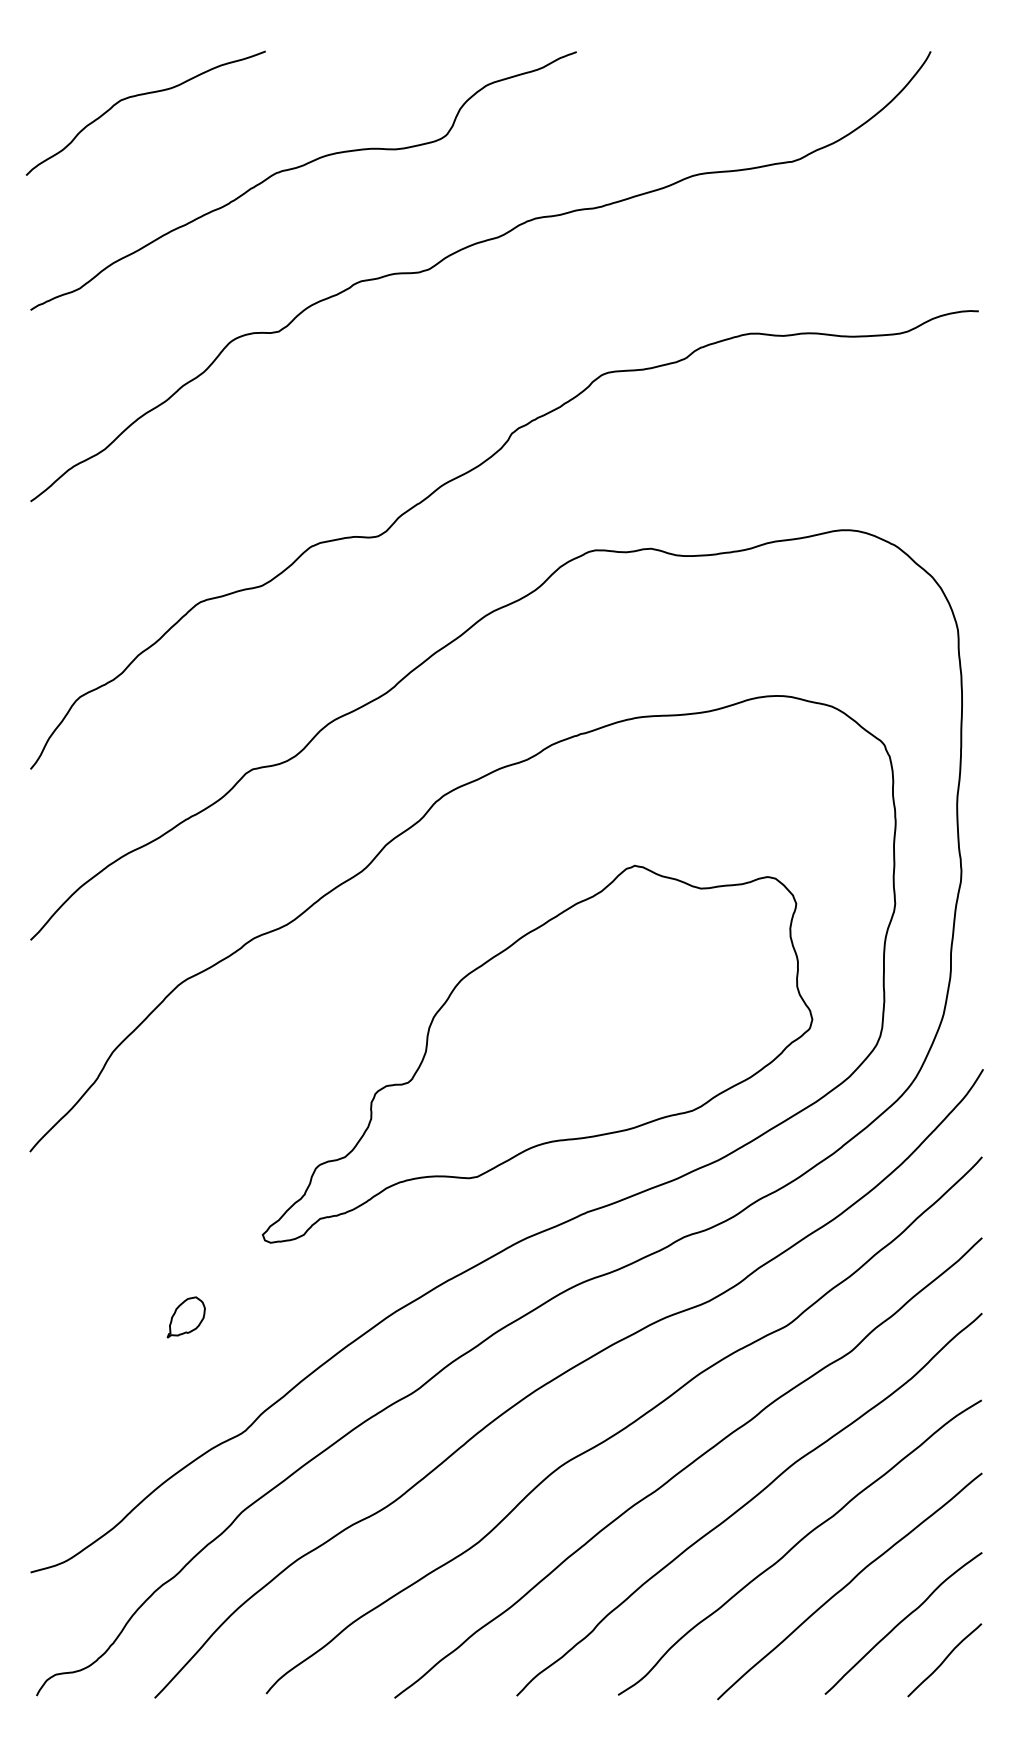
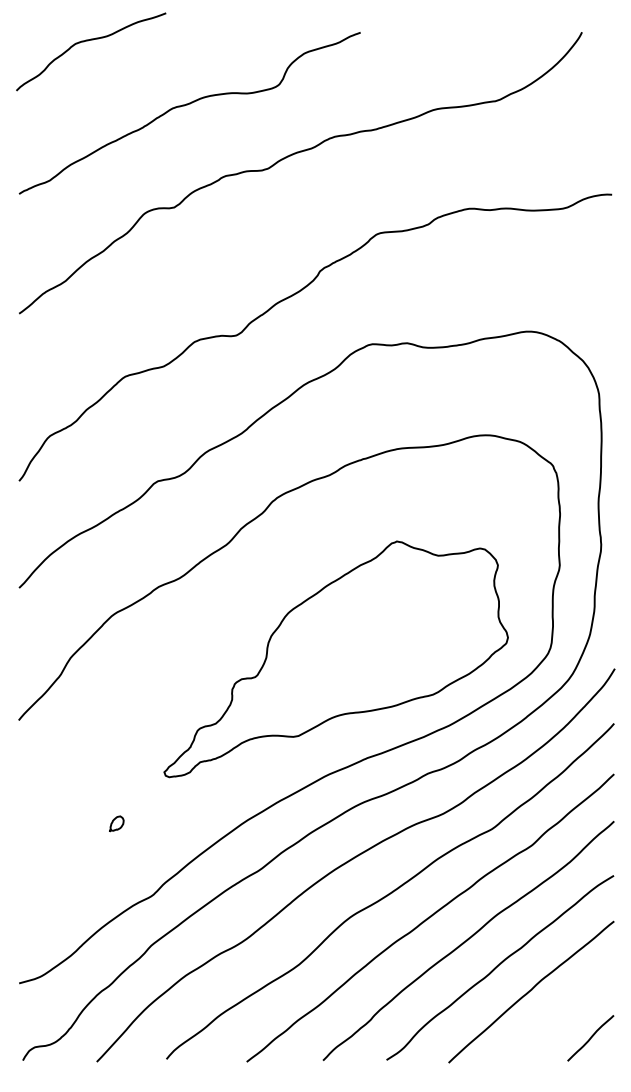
curve: (141, 96) -> (88, 41), moved
part: (186, 1316) -> (116, 823), size x0.6
curve: (902, 1622) -> (564, 1014), removed

